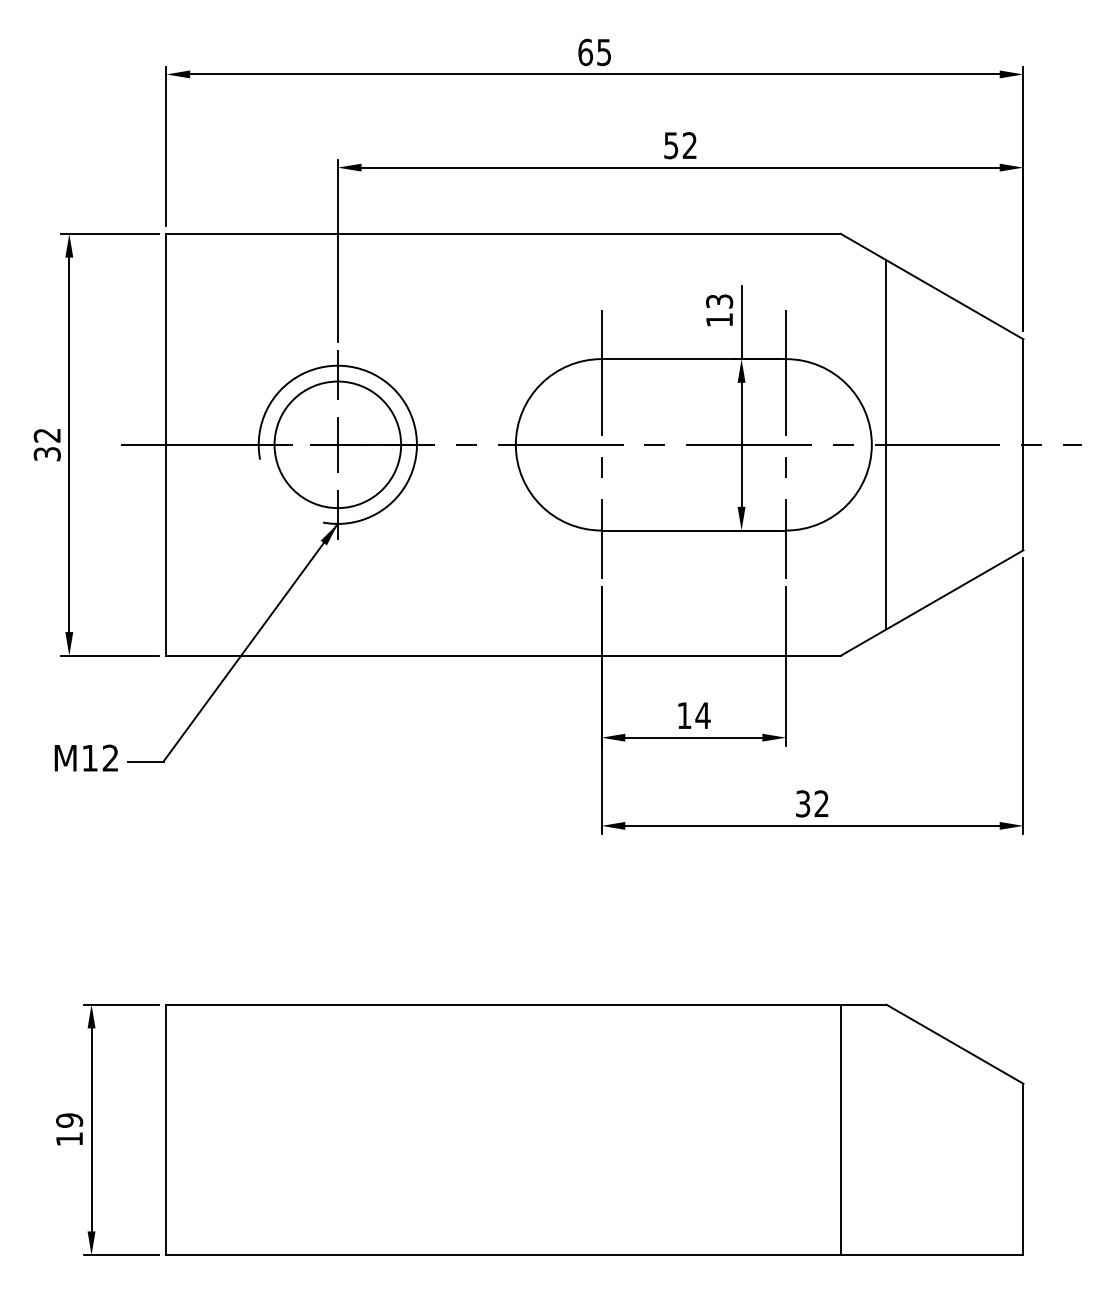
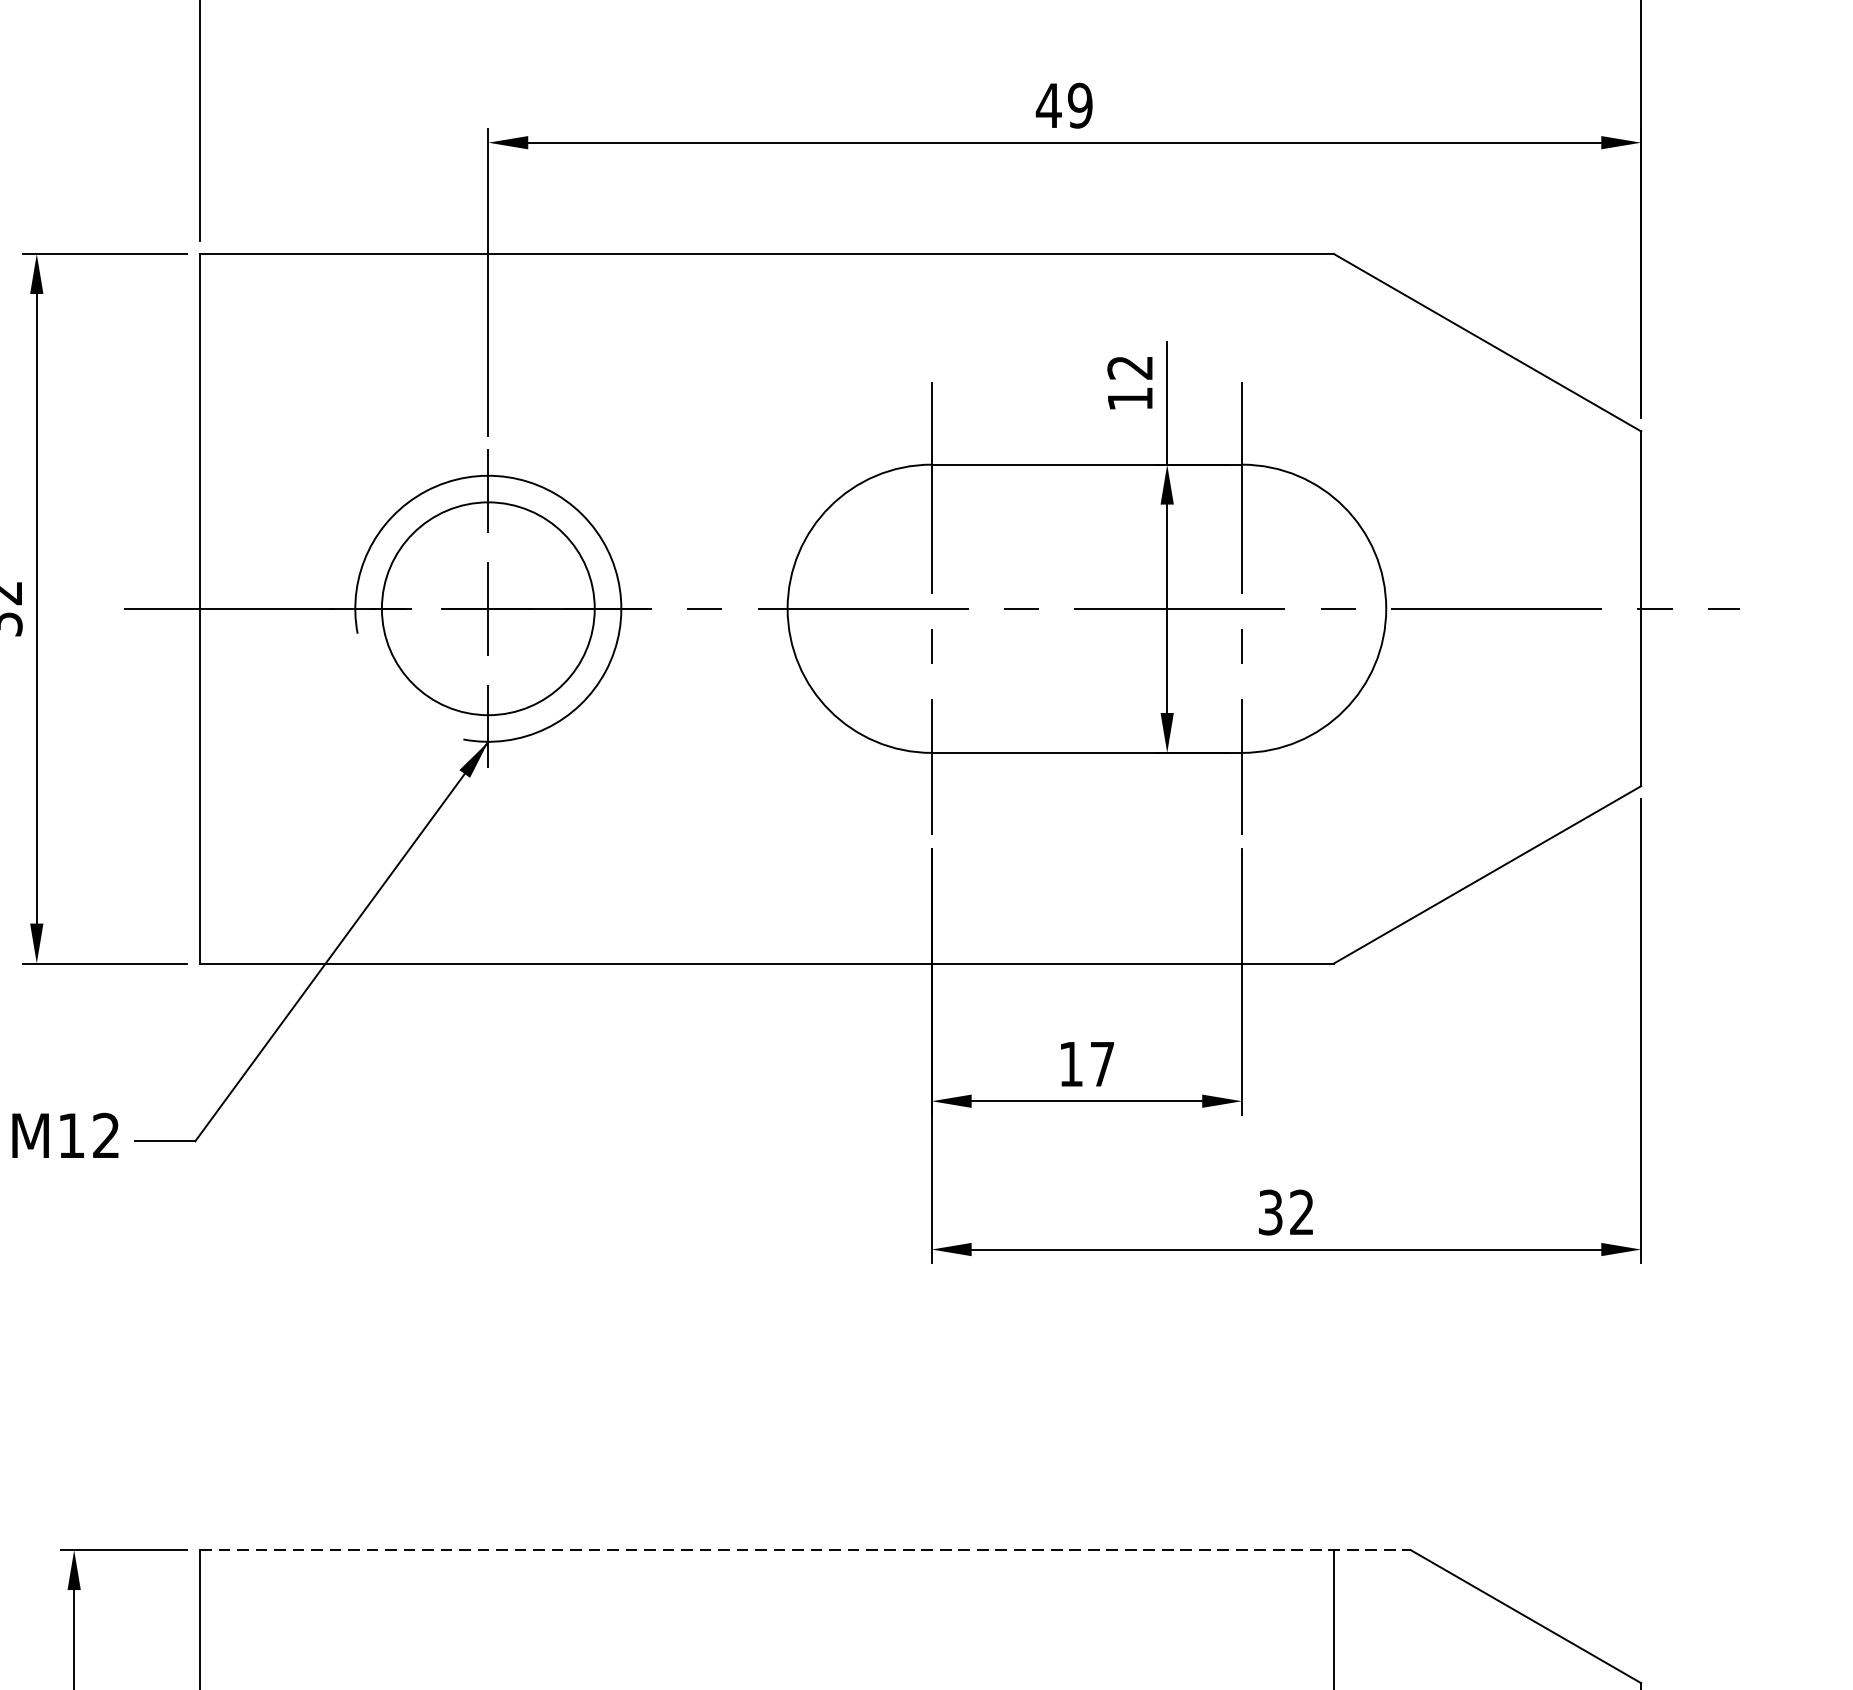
text: (680, 145) -> (1064, 105), 52 -> 49
text: (719, 301) -> (1130, 367), 13 -> 12
line: (886, 444) -> (1410, 608), removed
text: (702, 715) -> (1101, 1063), 14 -> 17
line: (526, 1004) -> (805, 1549), solid -> dashed

